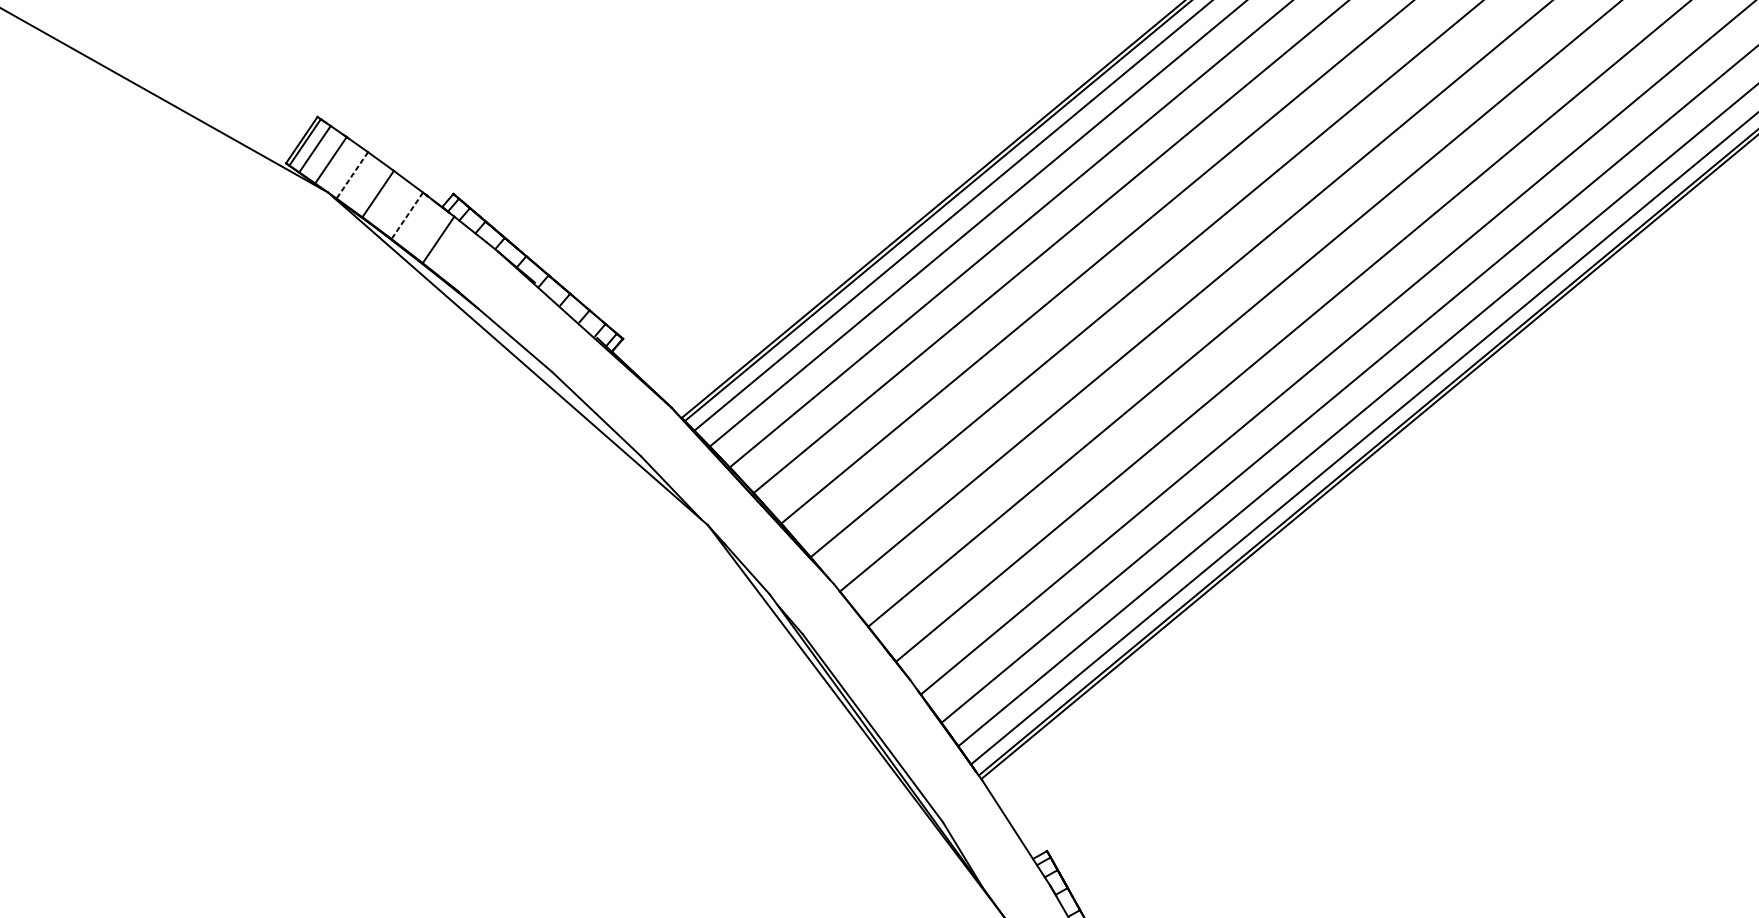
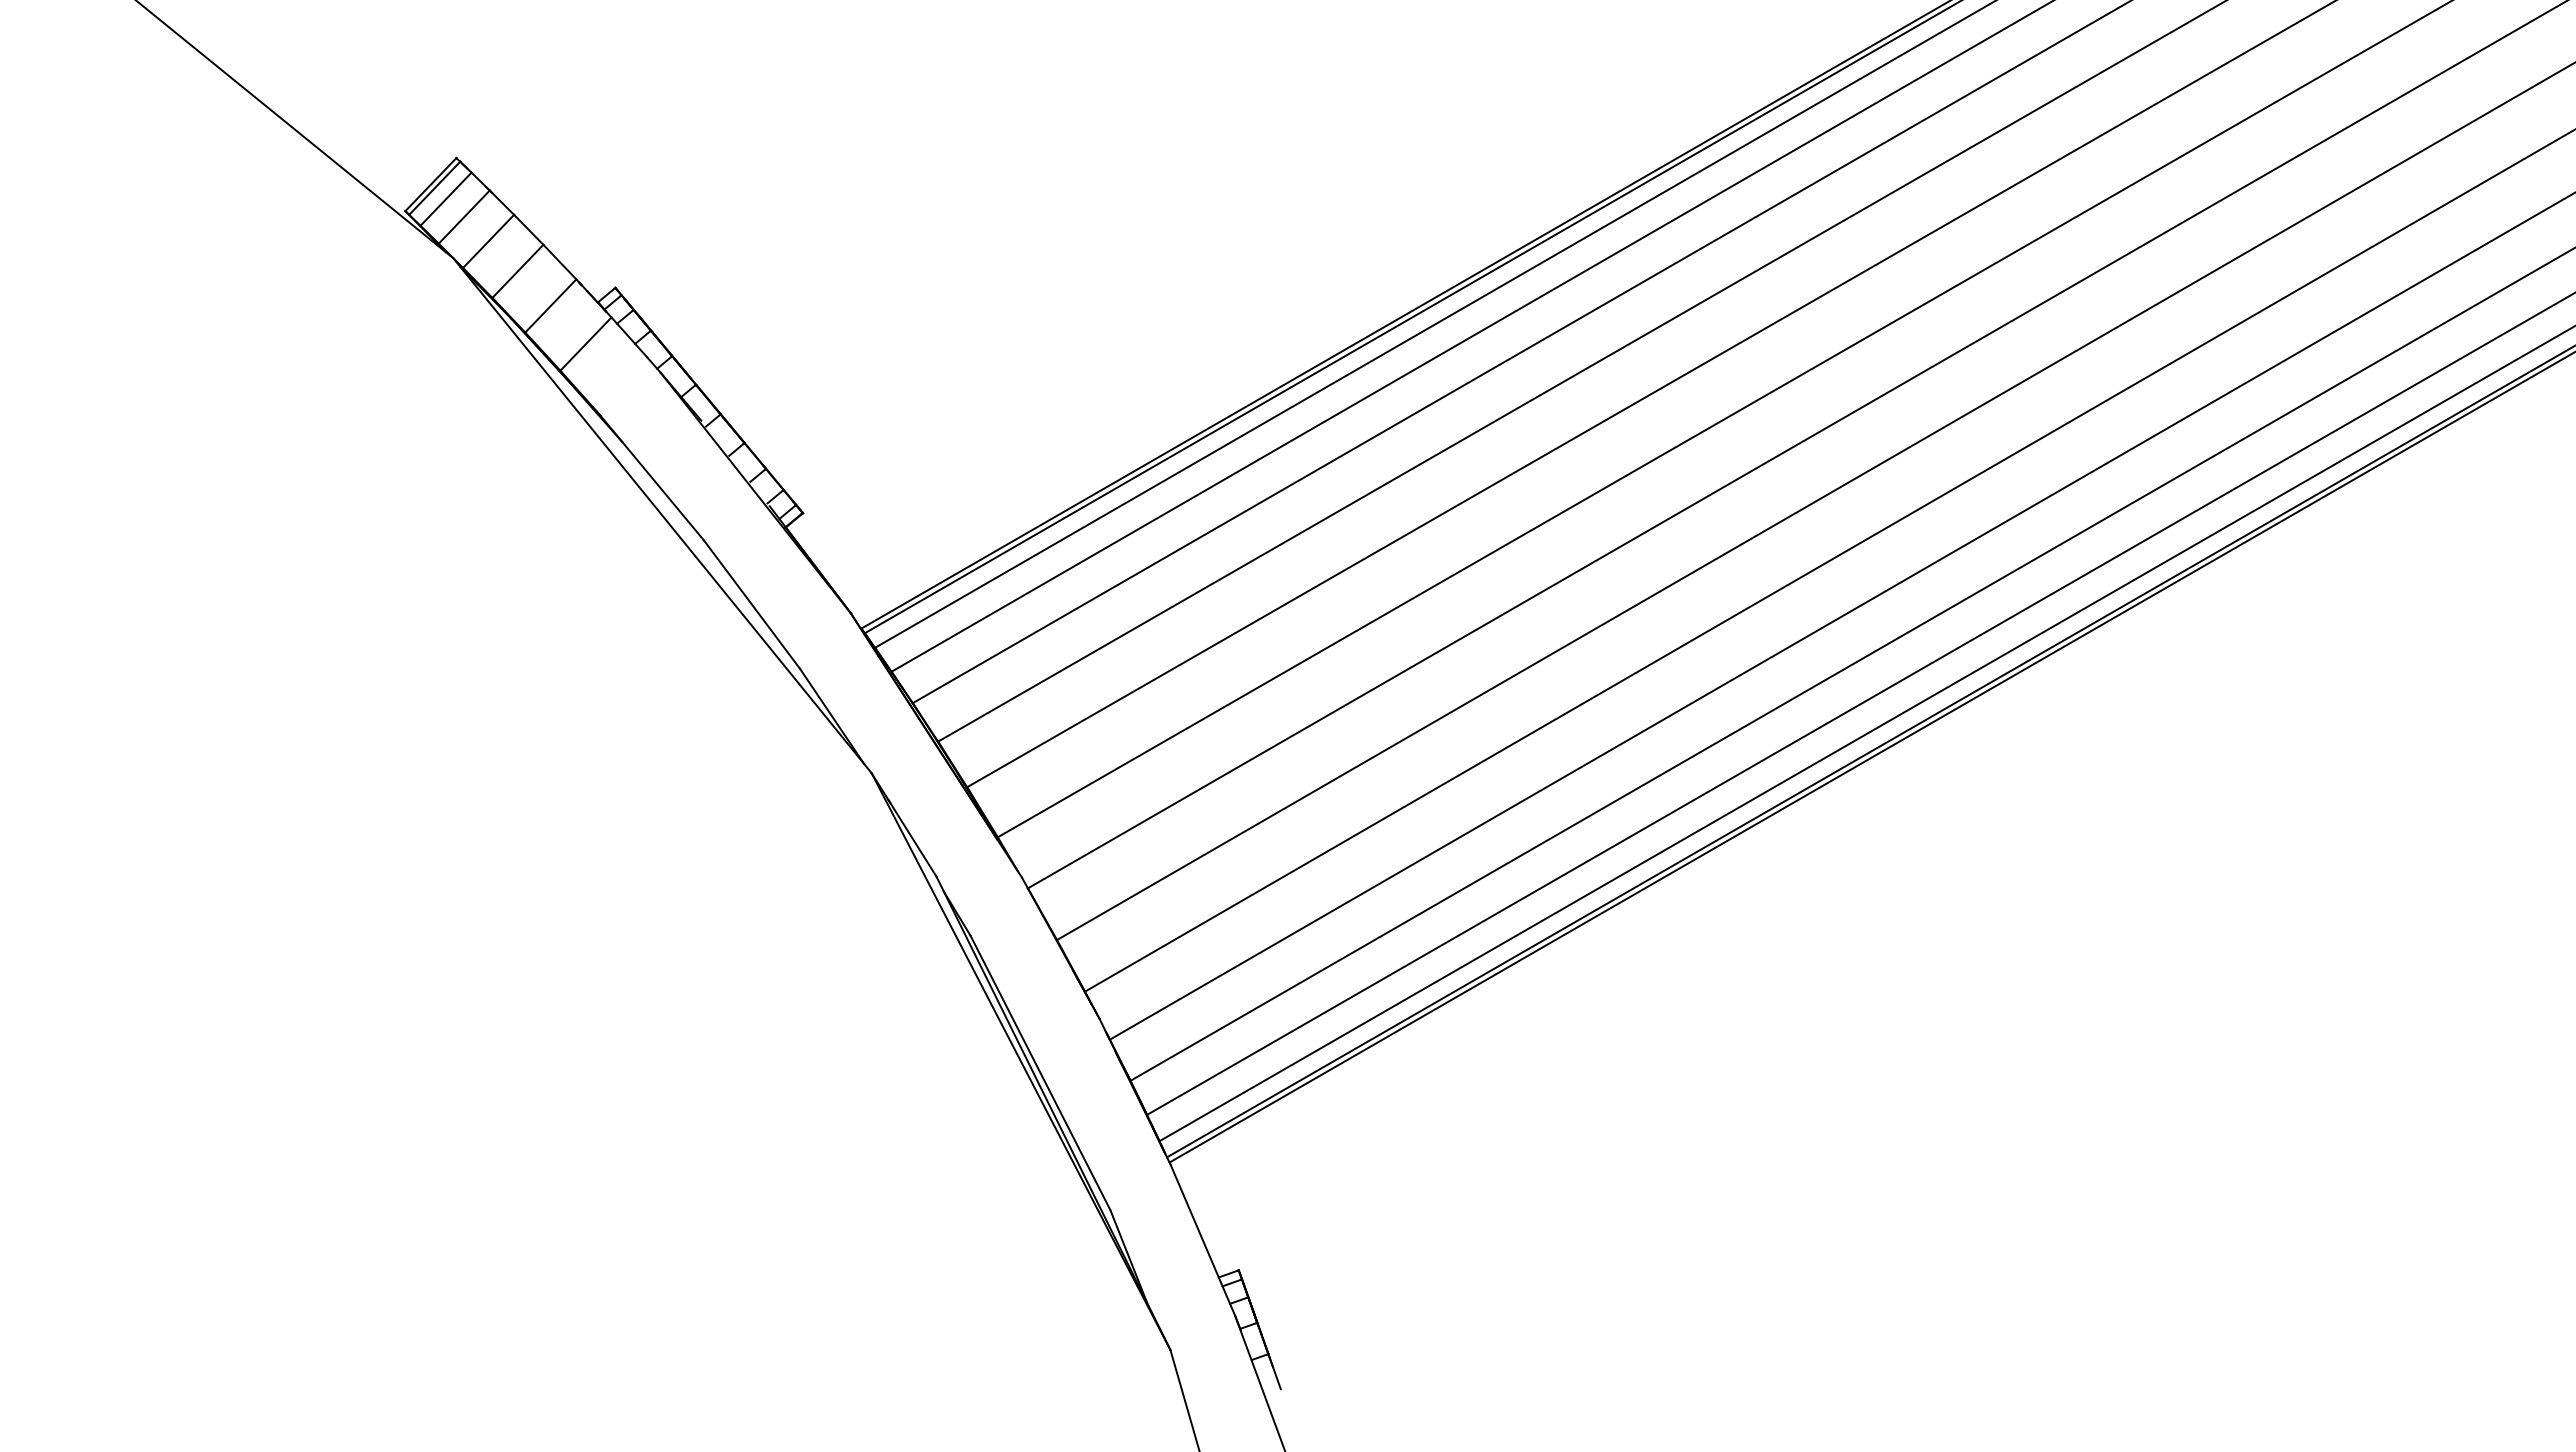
line: (352, 175) -> (488, 241), dashed -> solid
line: (407, 215) -> (550, 305), dashed -> solid

